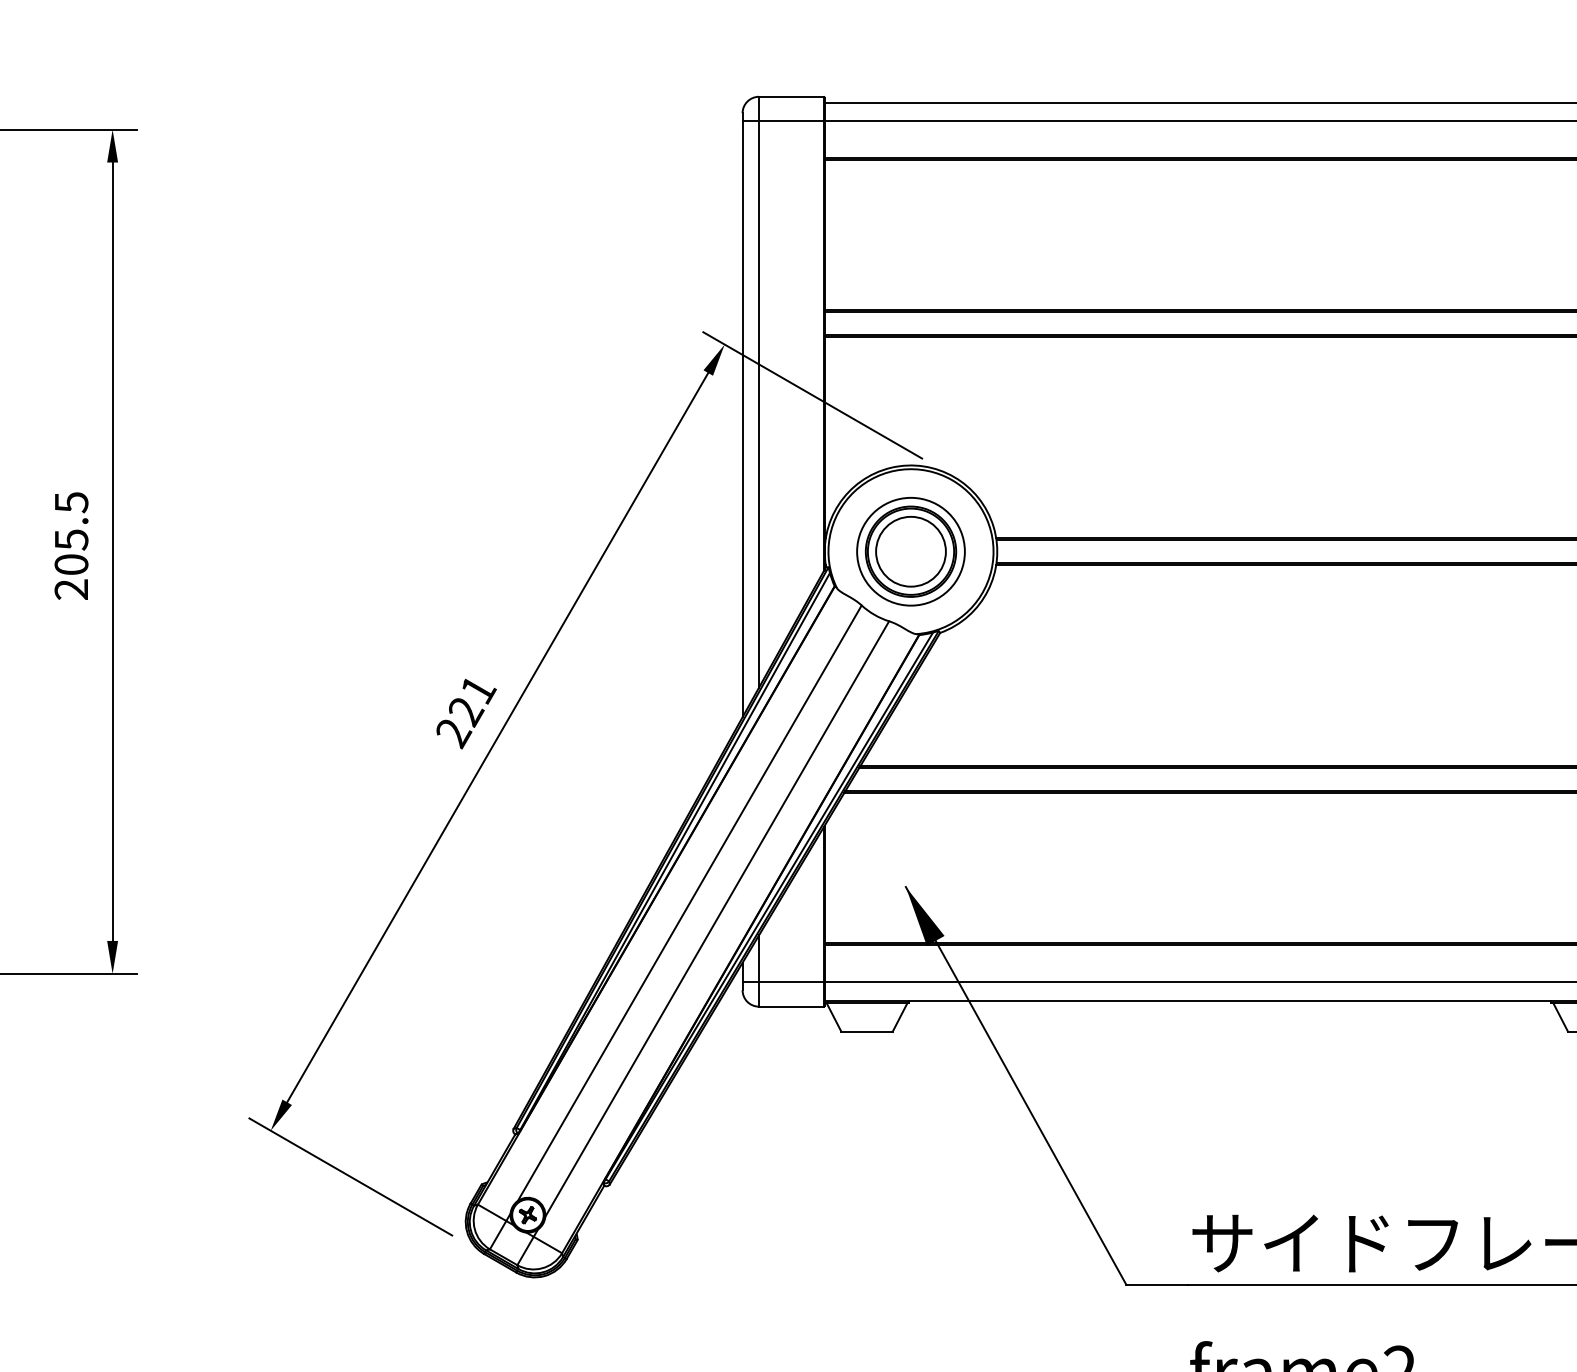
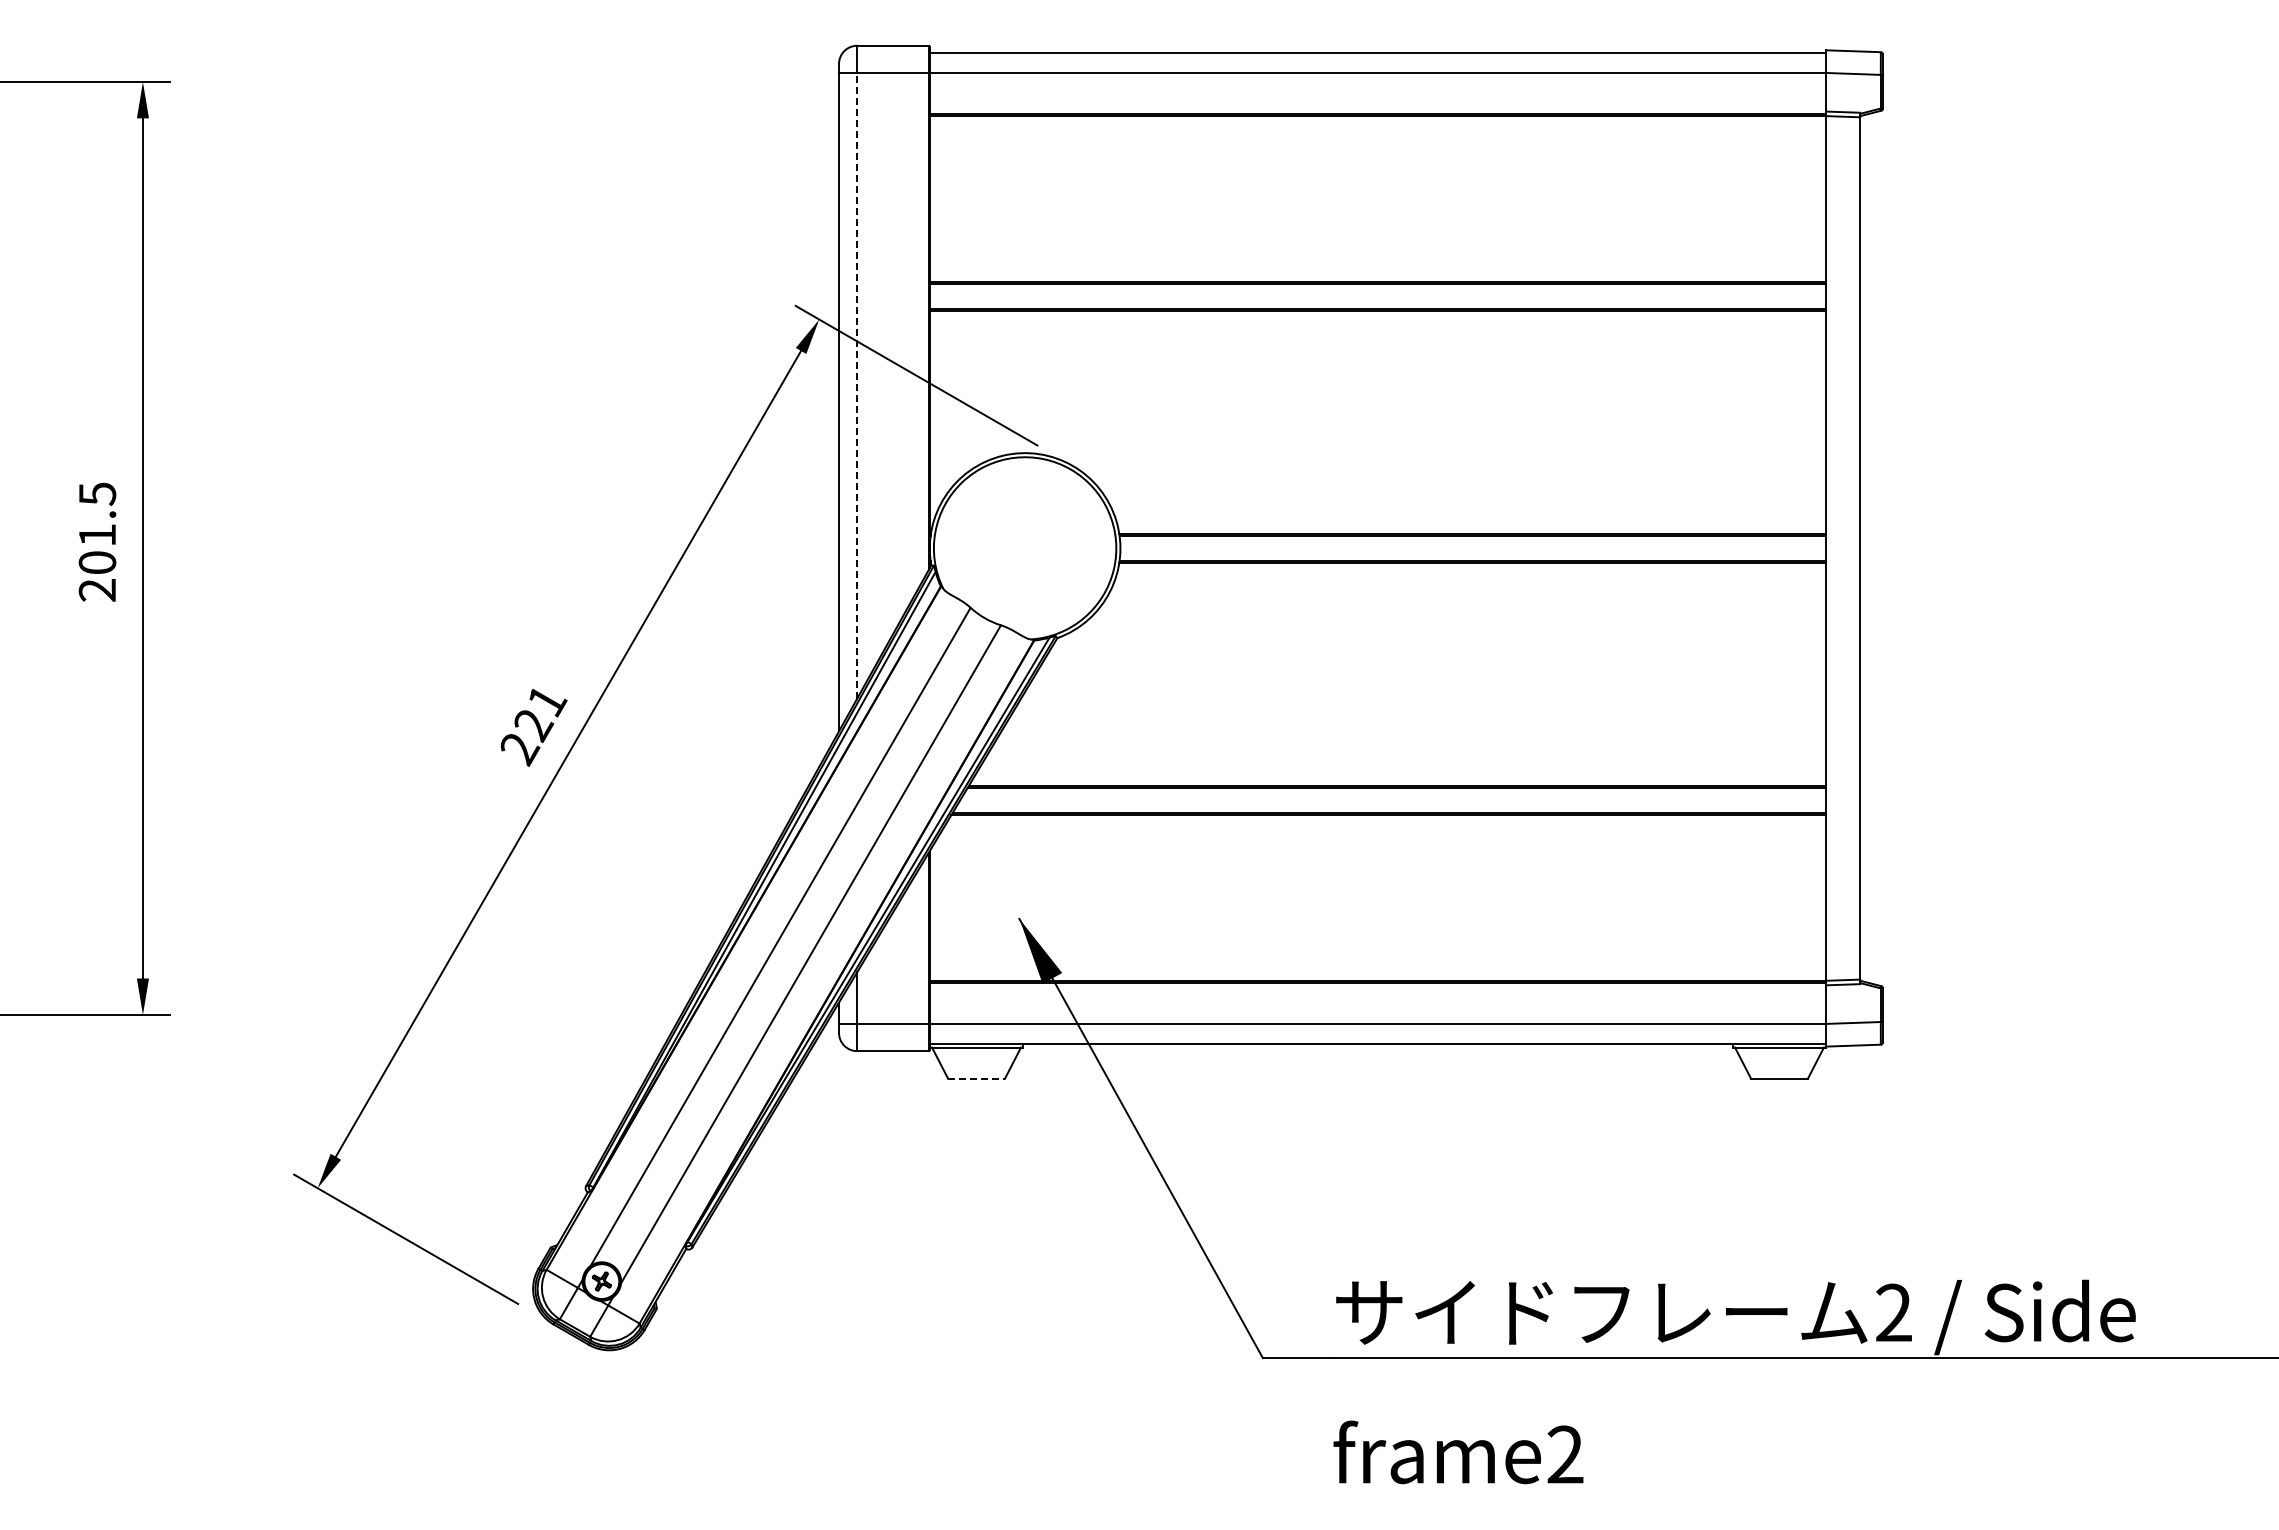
line: (759, 404) -> (857, 385), solid -> dashed
text: (71, 540) -> (97, 535), 205.5 -> 201.5
part: (910, 551) -> (1024, 548), removed
line: (867, 1031) -> (977, 1078), solid -> dashed

